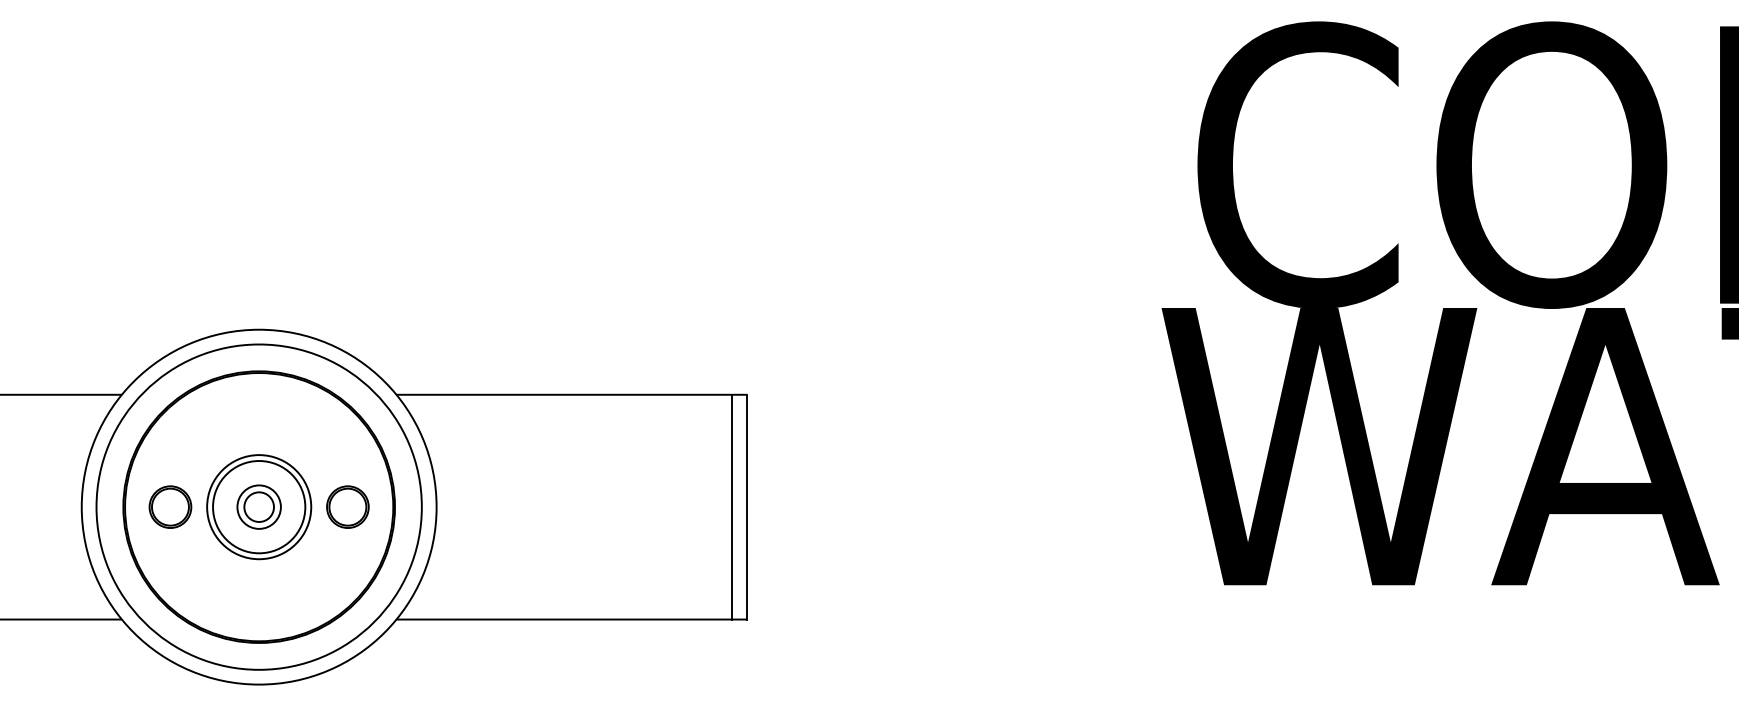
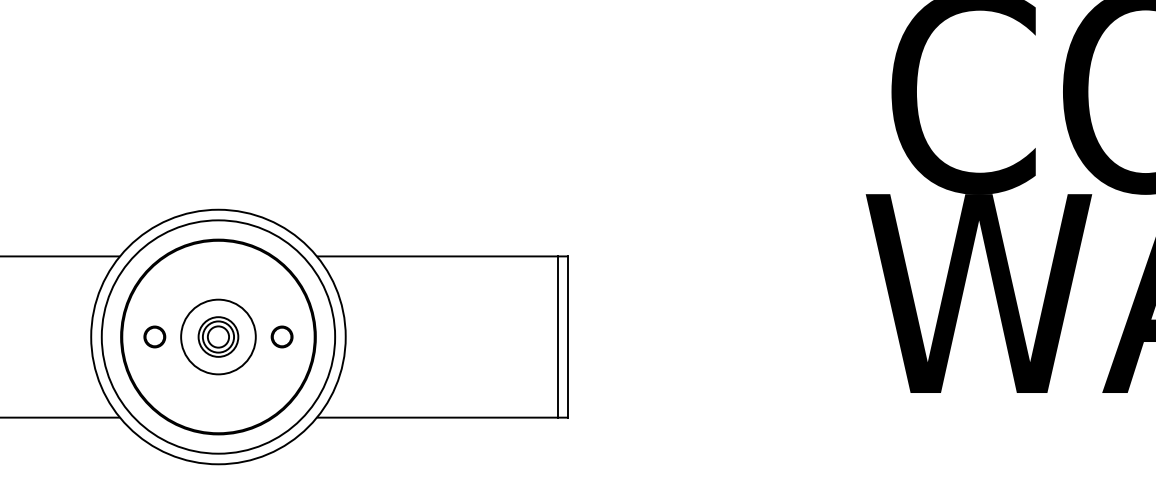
part: (170, 506) -> (154, 336), size x0.7
part: (347, 506) -> (281, 336), size x0.7
circle: (259, 507) -> (218, 337), size x0.6

